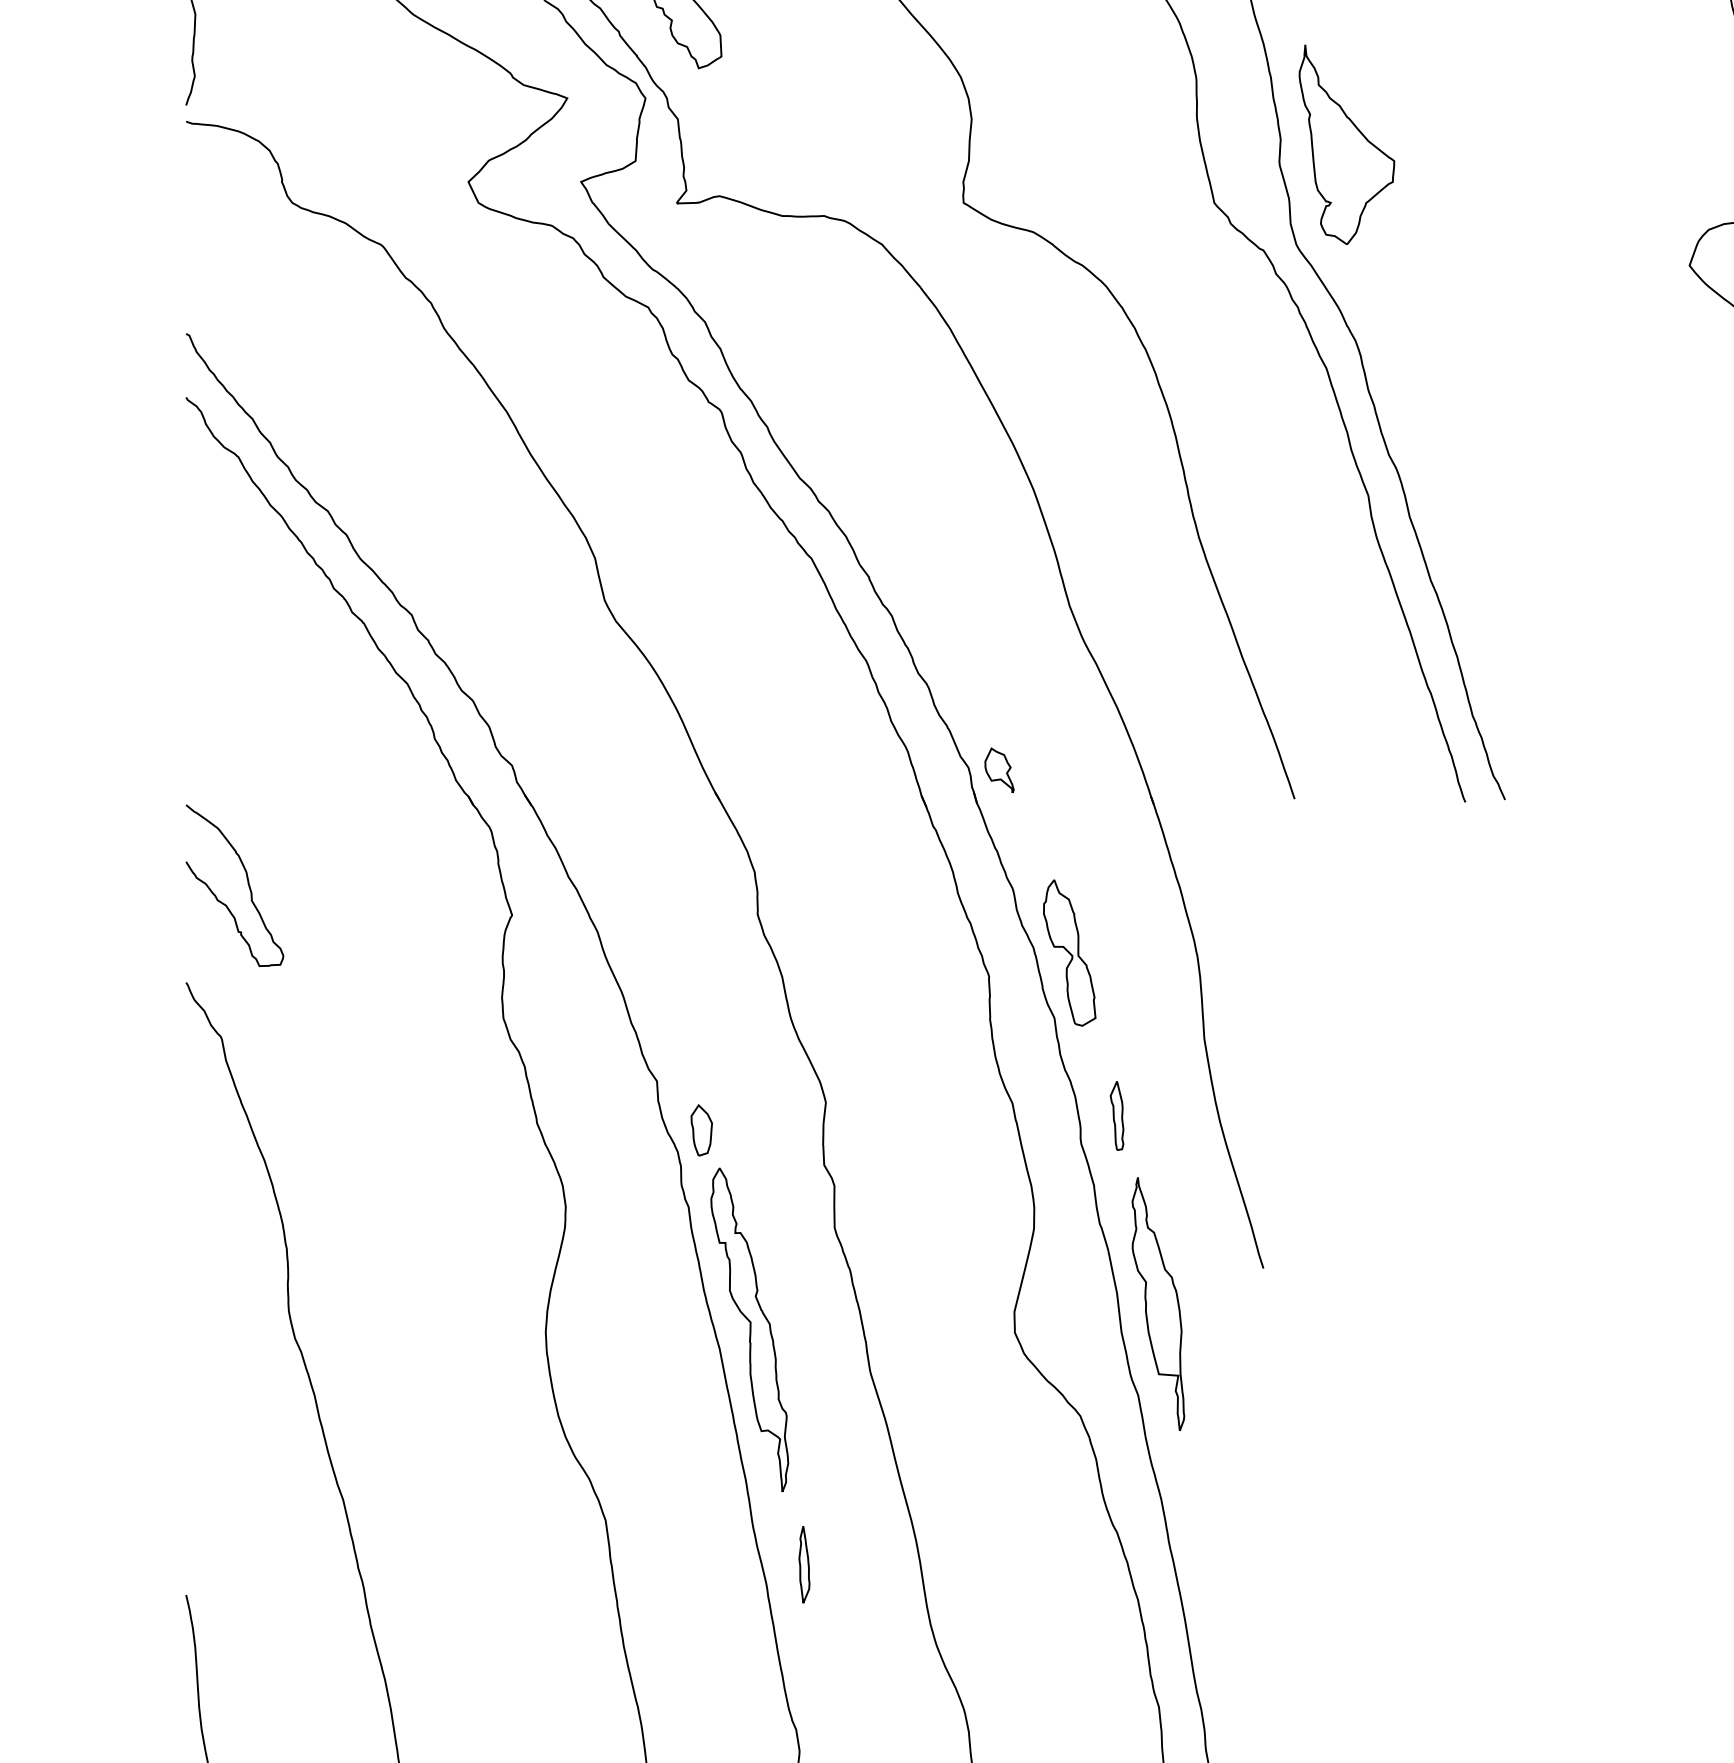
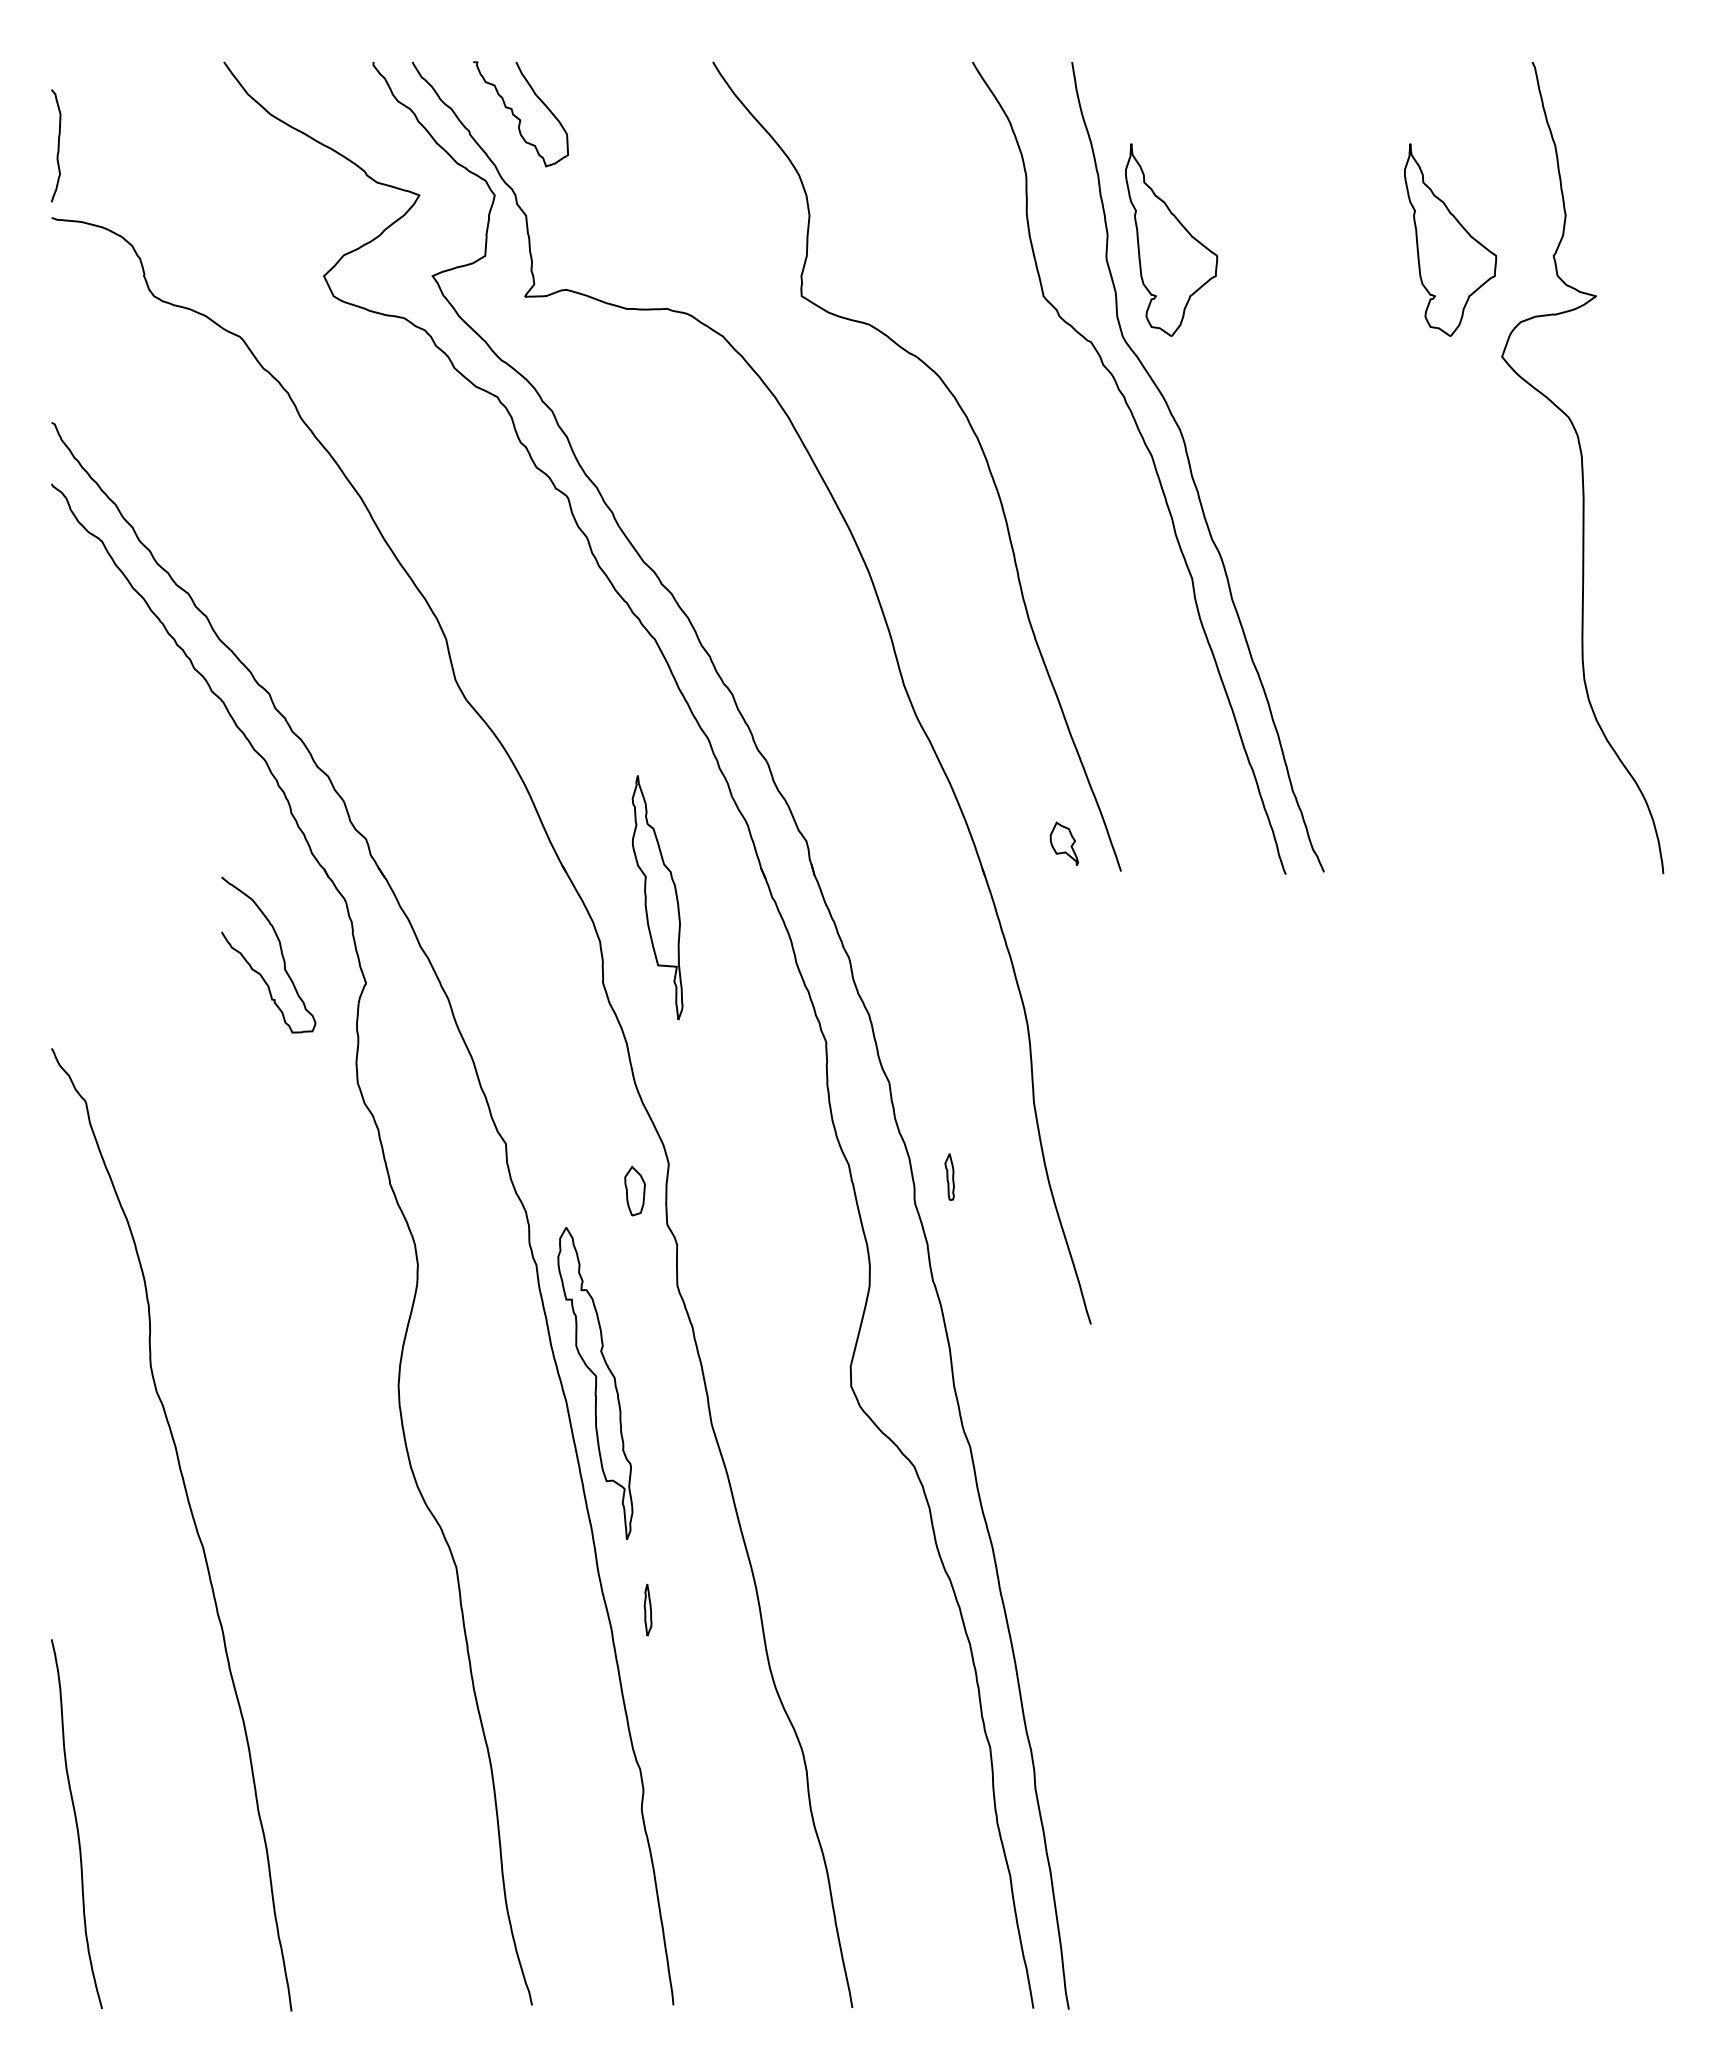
part: (1636, 144) -> (1450, 239), added
part: (998, 770) -> (1063, 843), moved
curve: (247, 883) -> (280, 952), moved
part: (1069, 953) -> (903, 1020), removed
part: (1116, 1115) -> (949, 1176), size x0.7
part: (701, 1129) -> (634, 1190), moved
part: (1158, 1303) -> (657, 897), moved
part: (803, 1564) -> (647, 1609), size x0.7

